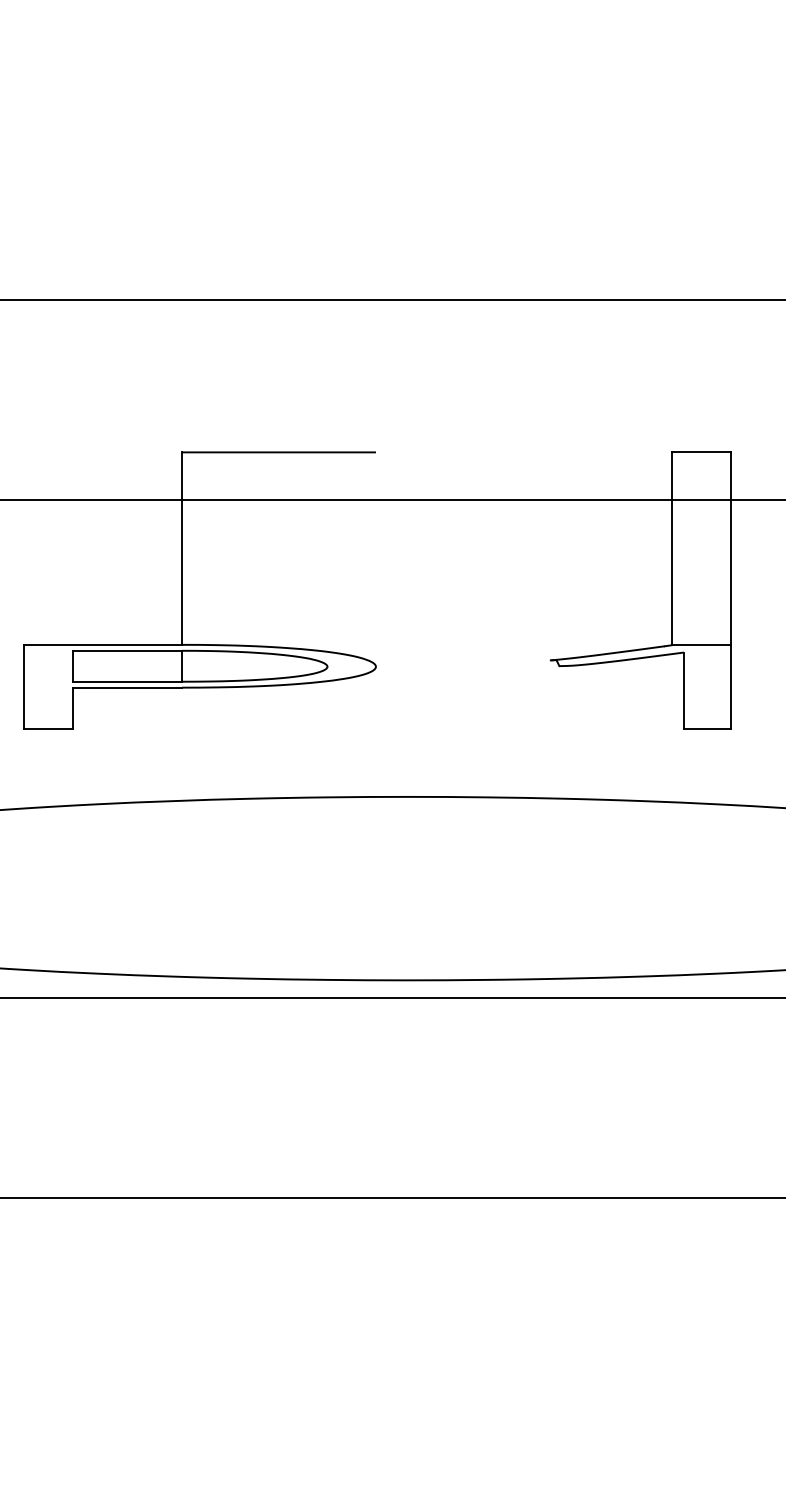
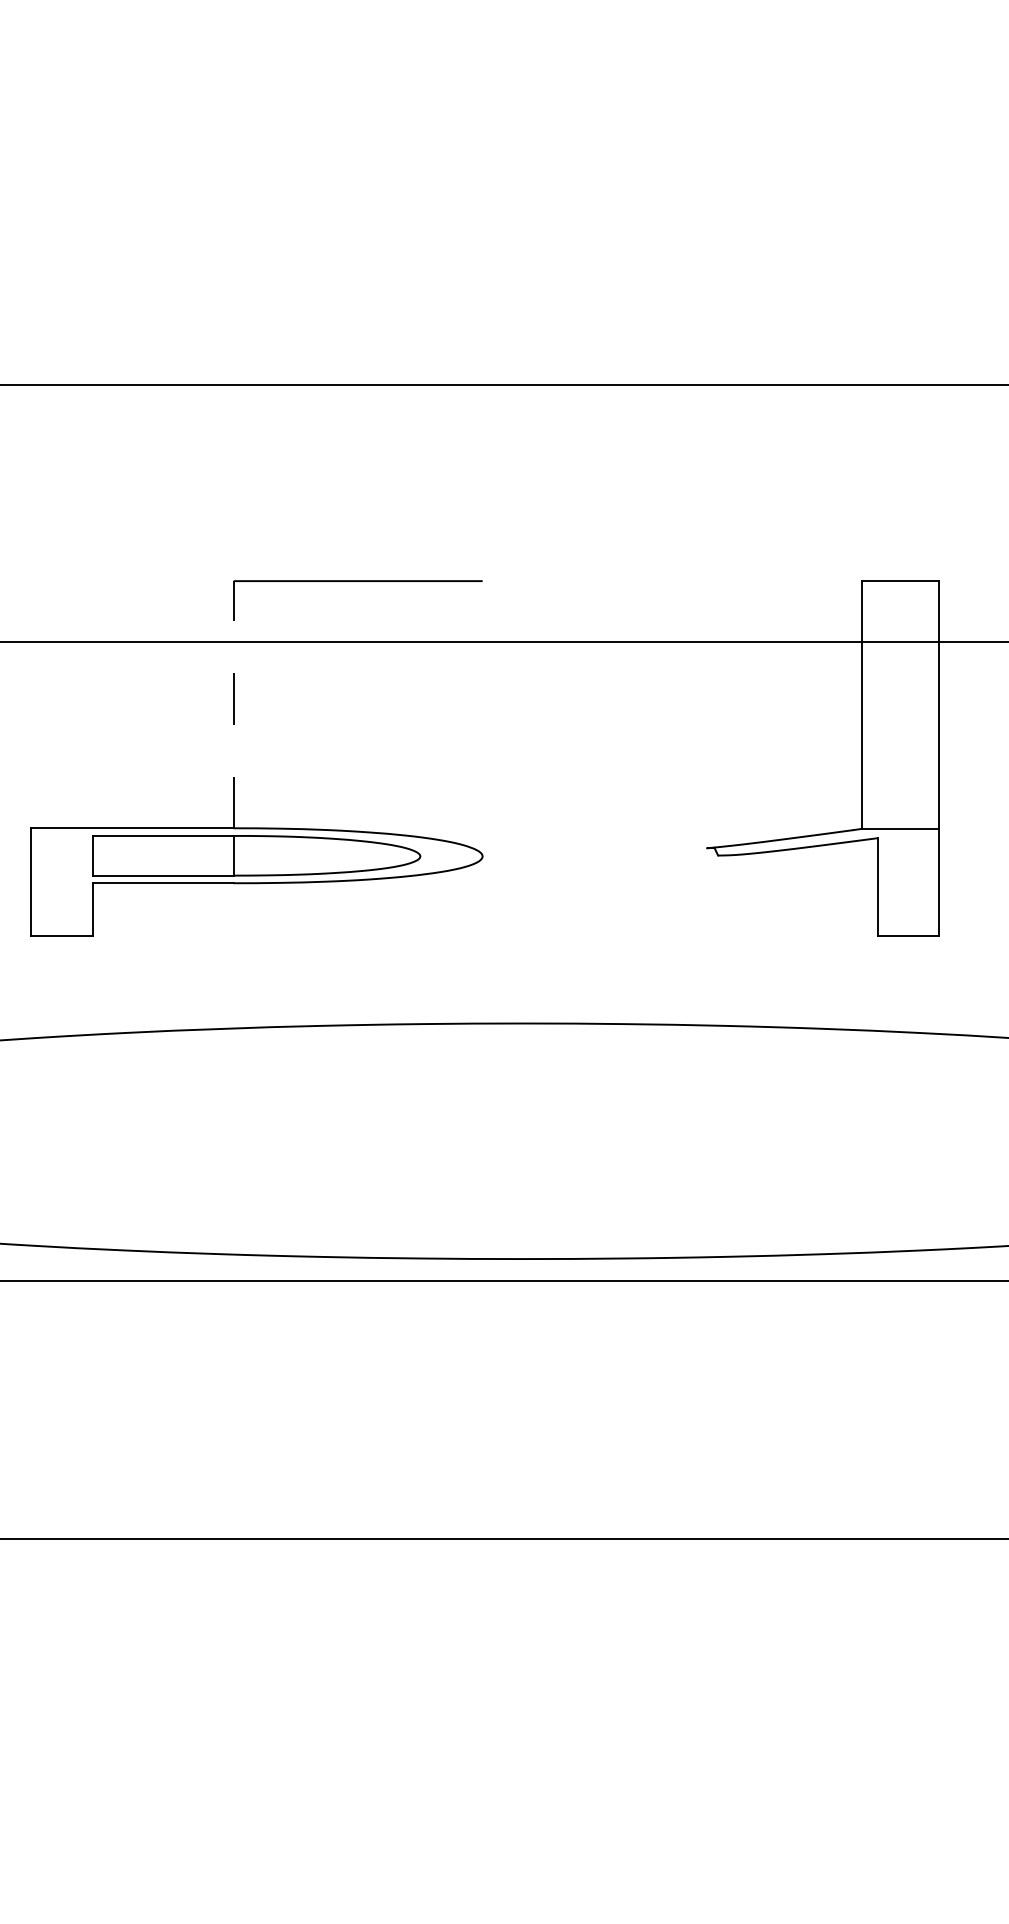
line: (181, 548) -> (233, 704), solid -> dashed

